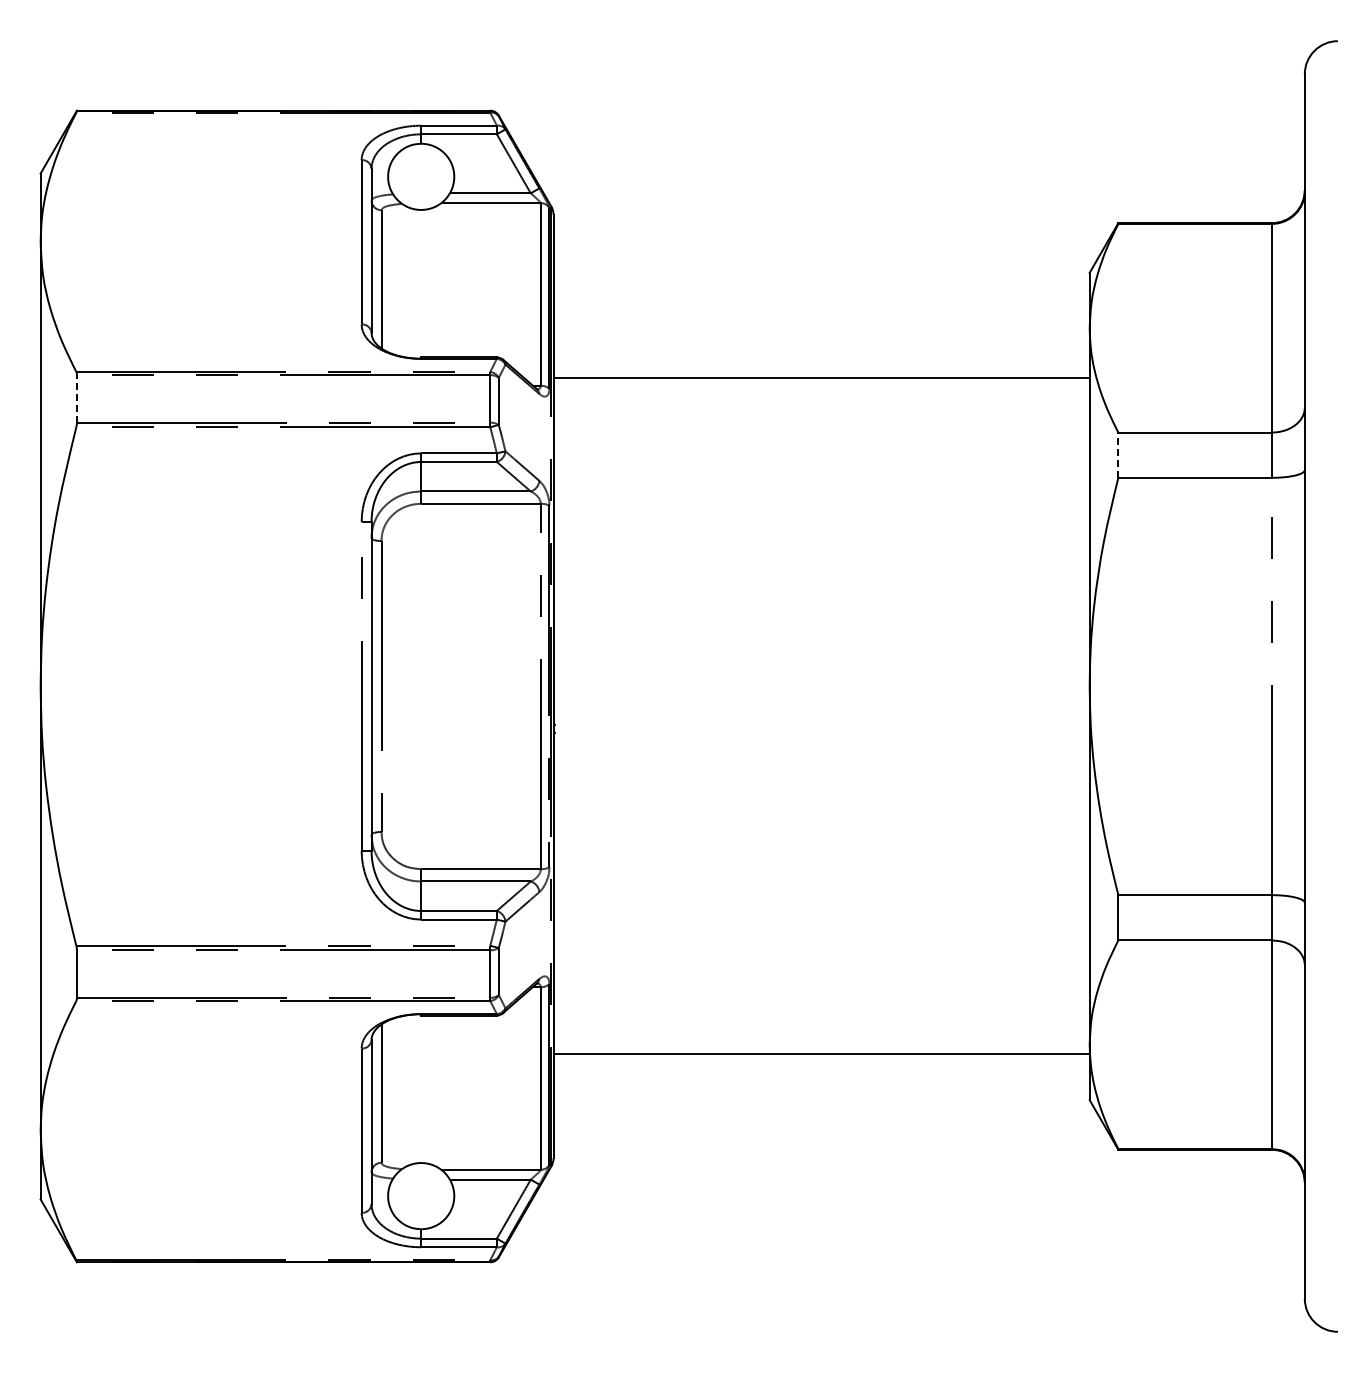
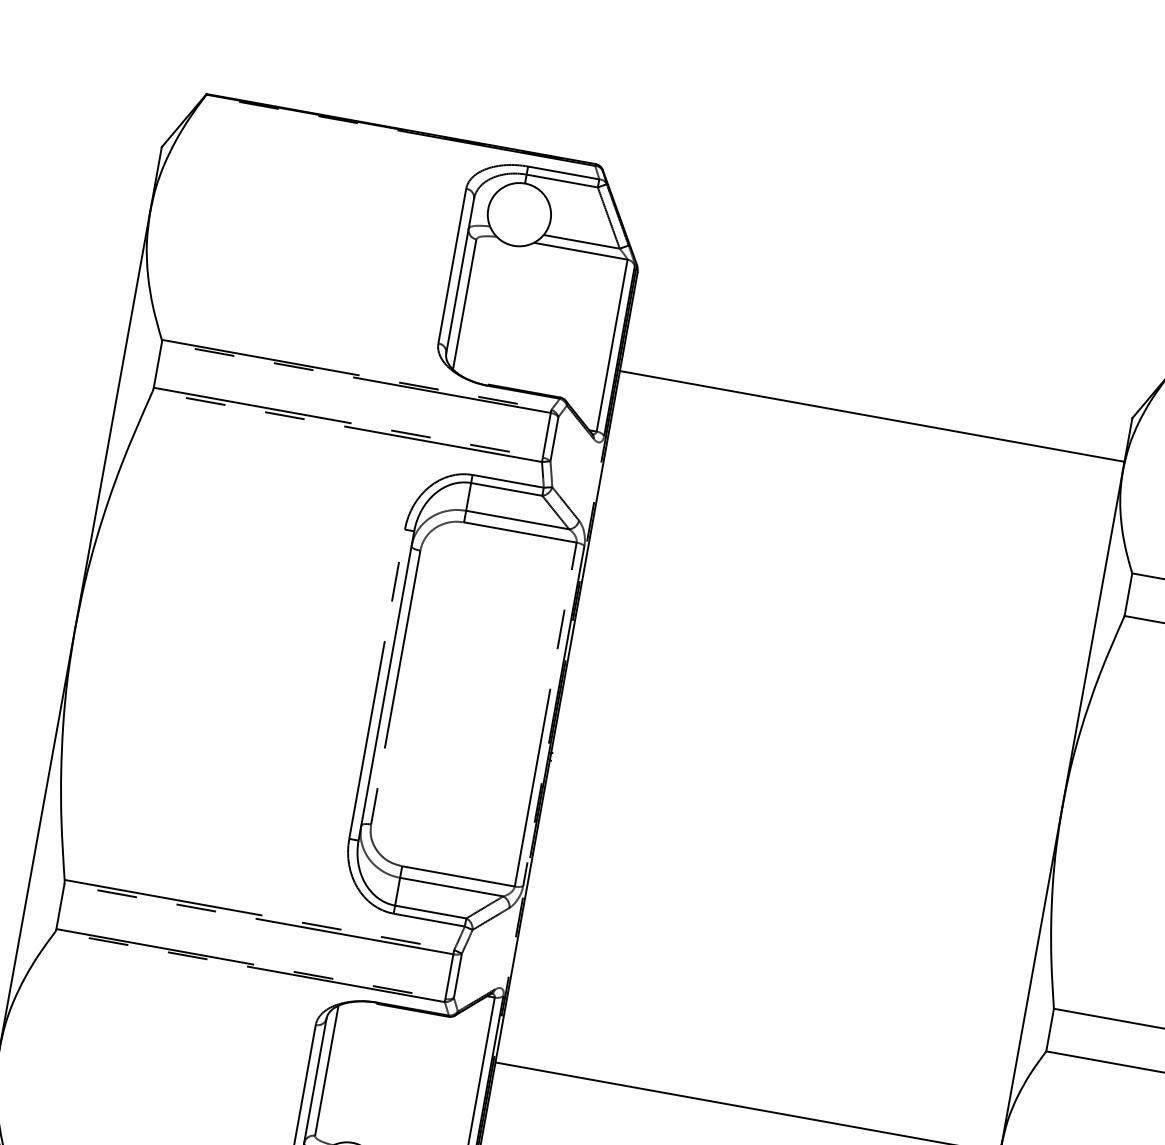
line: (821, 378) -> (872, 416), moved
line: (76, 398) -> (157, 364), dashed -> solid
line: (1118, 455) -> (1128, 595), dashed -> solid

